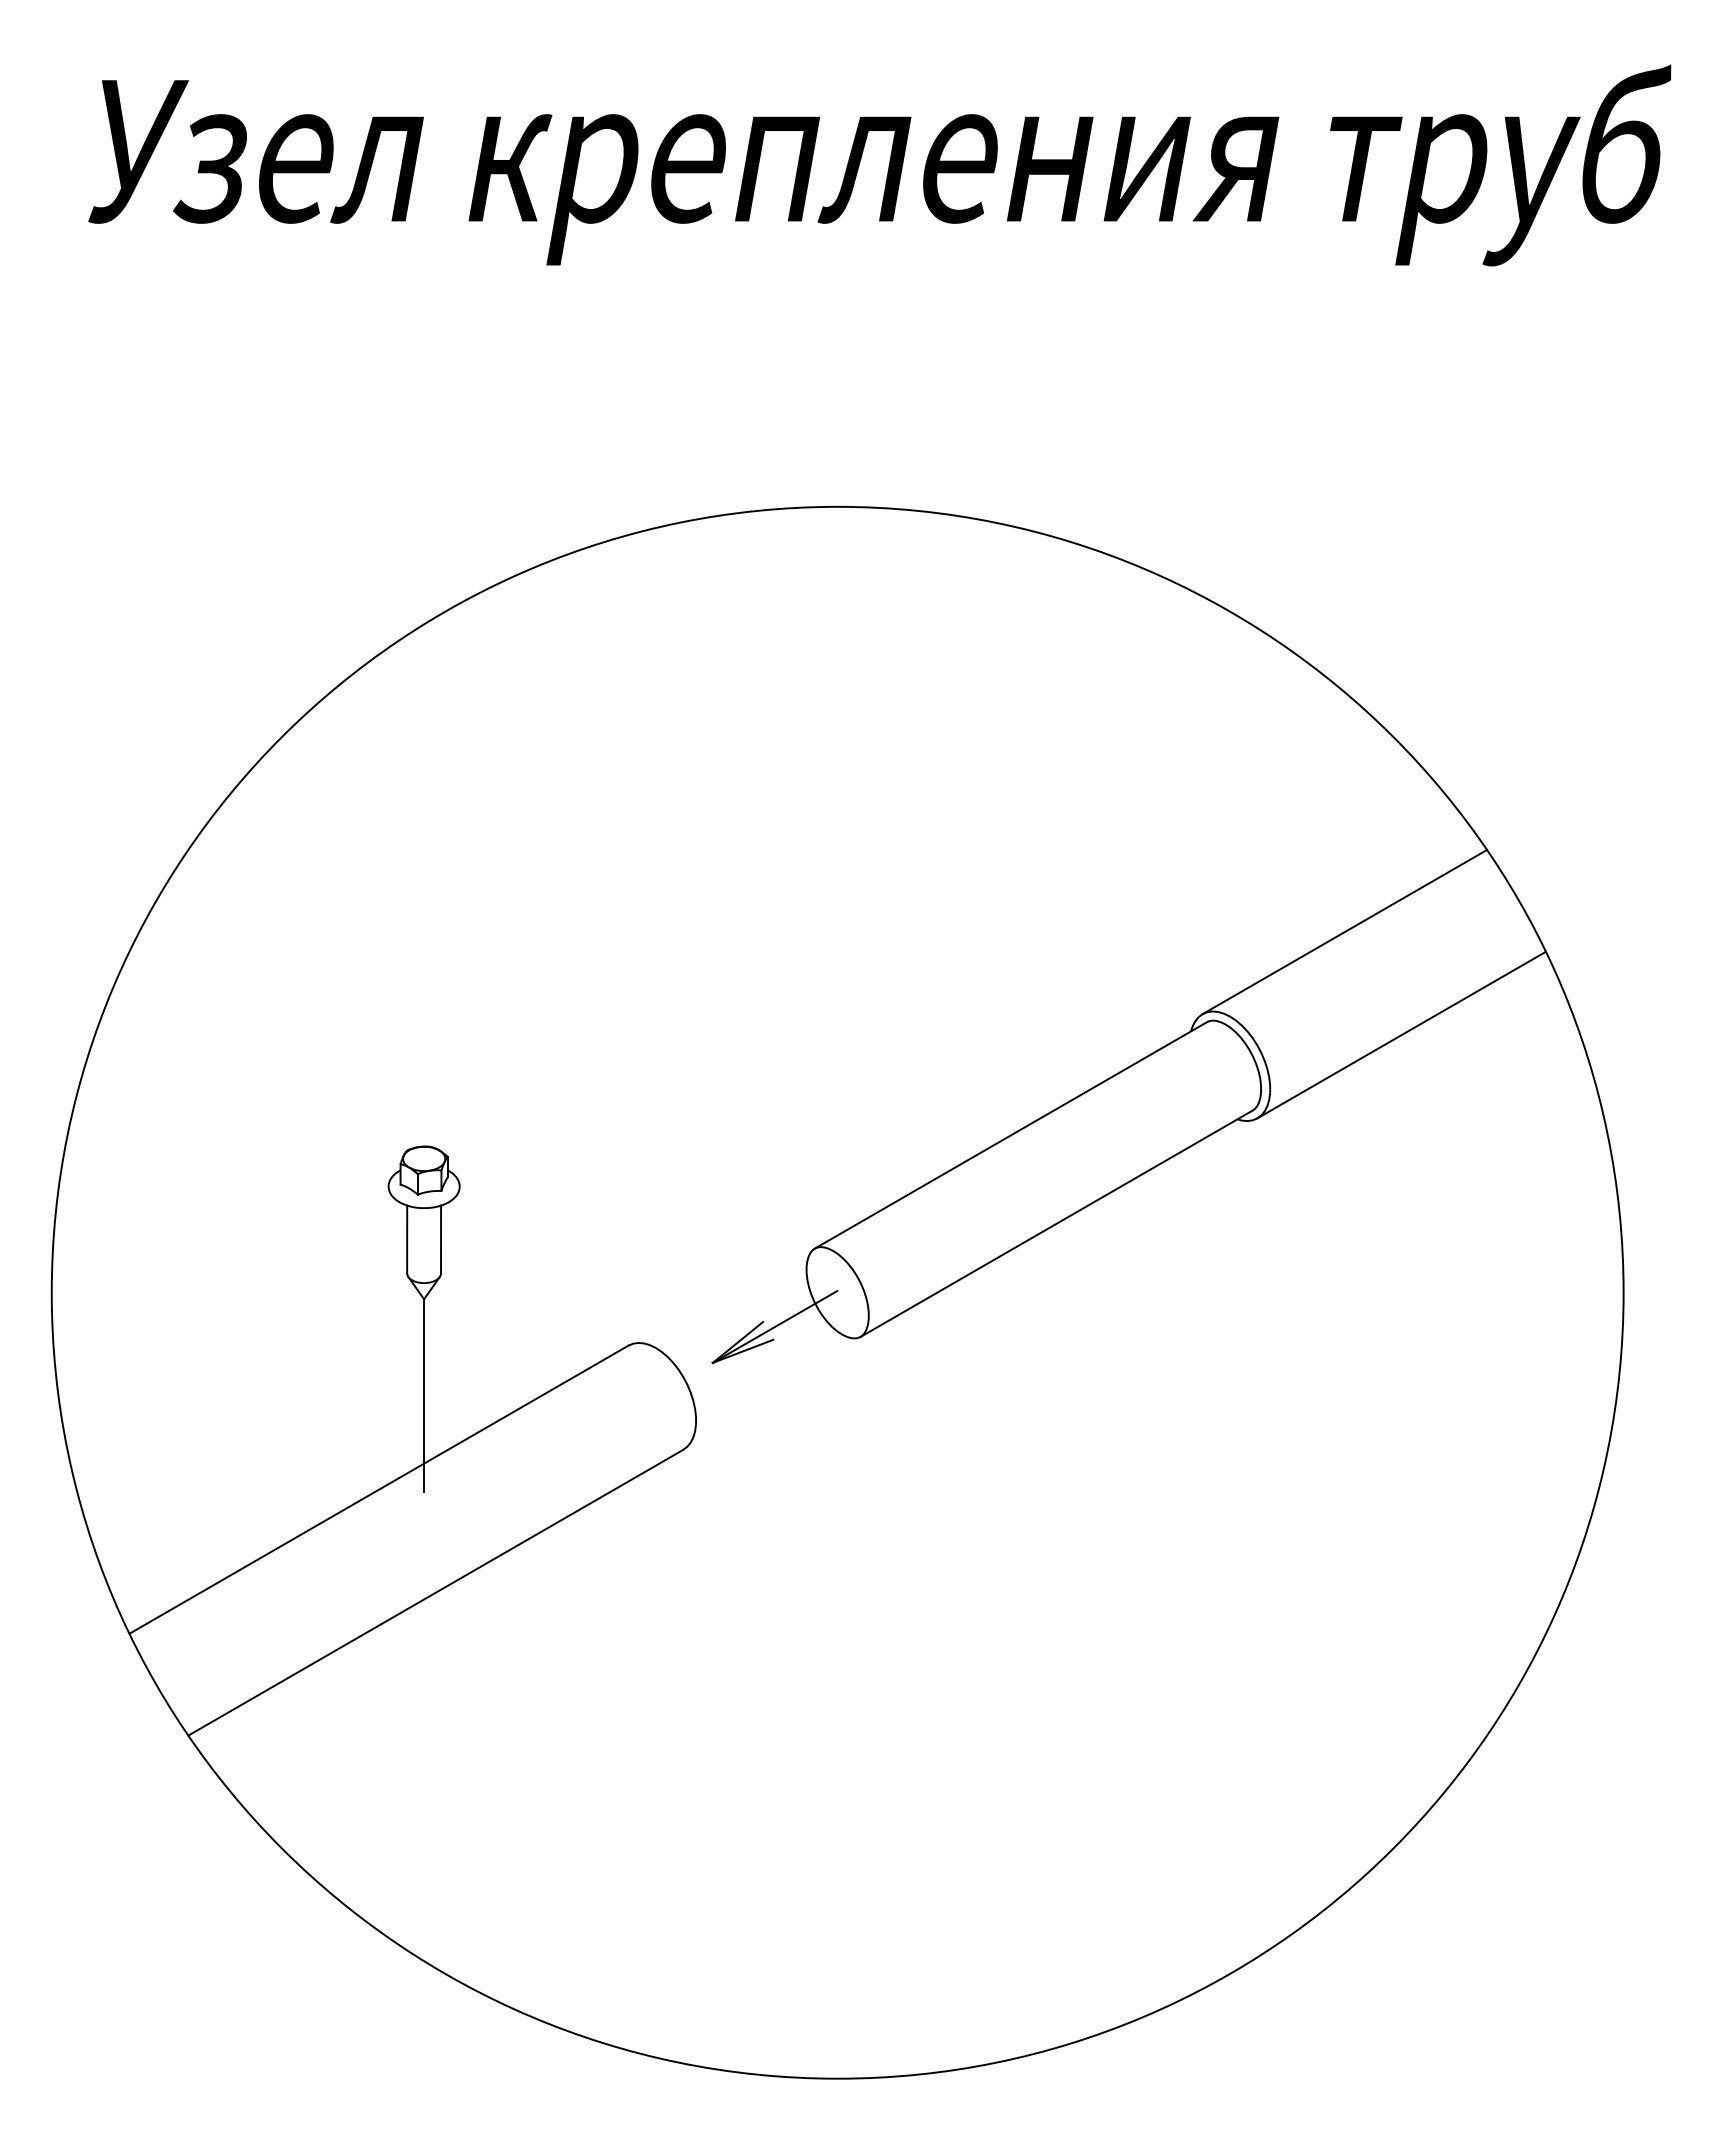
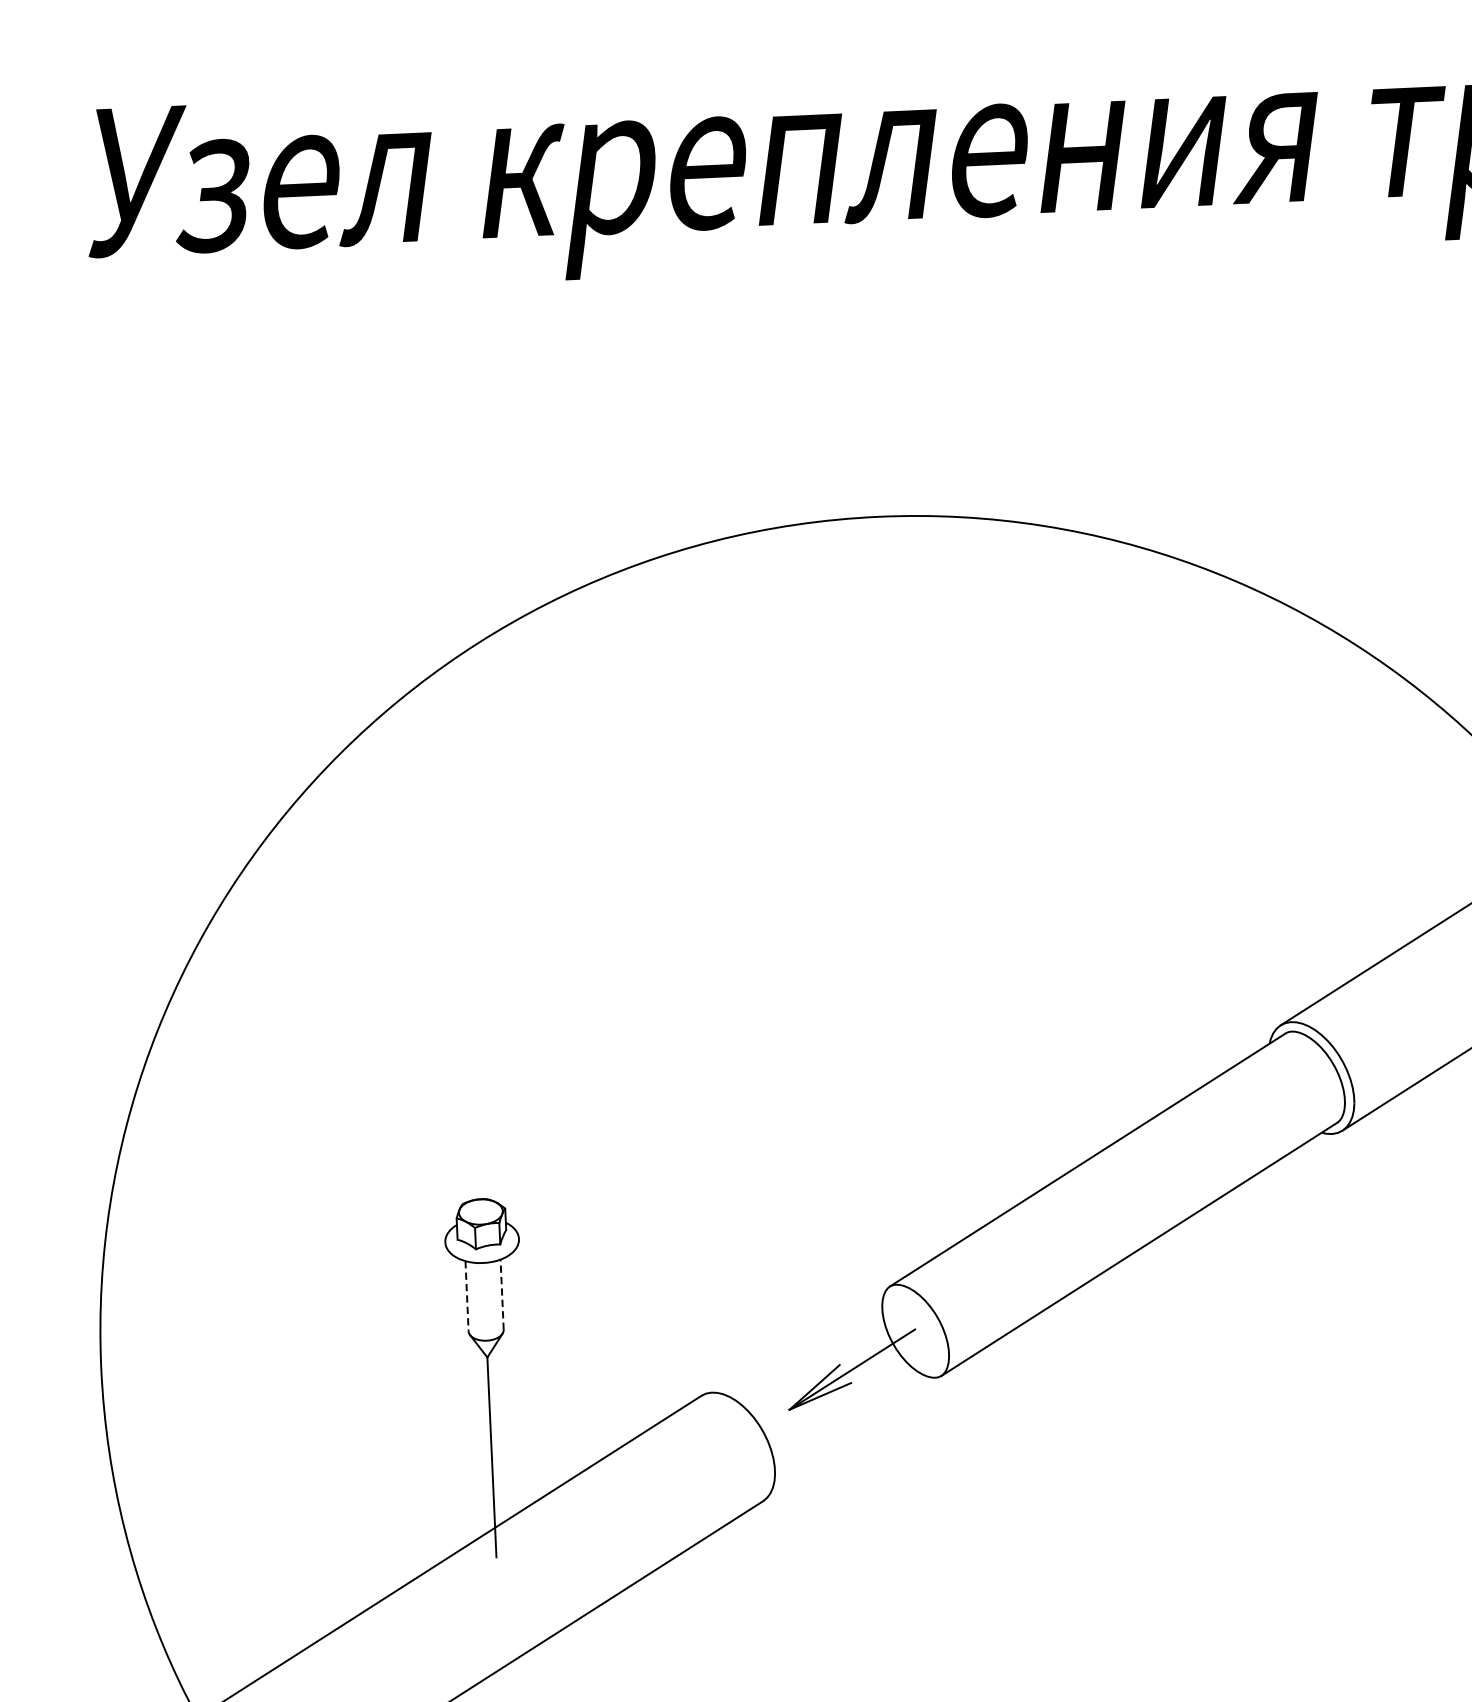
line: (407, 1239) -> (467, 1296), solid -> dashed
line: (441, 1239) -> (502, 1294), solid -> dashed

